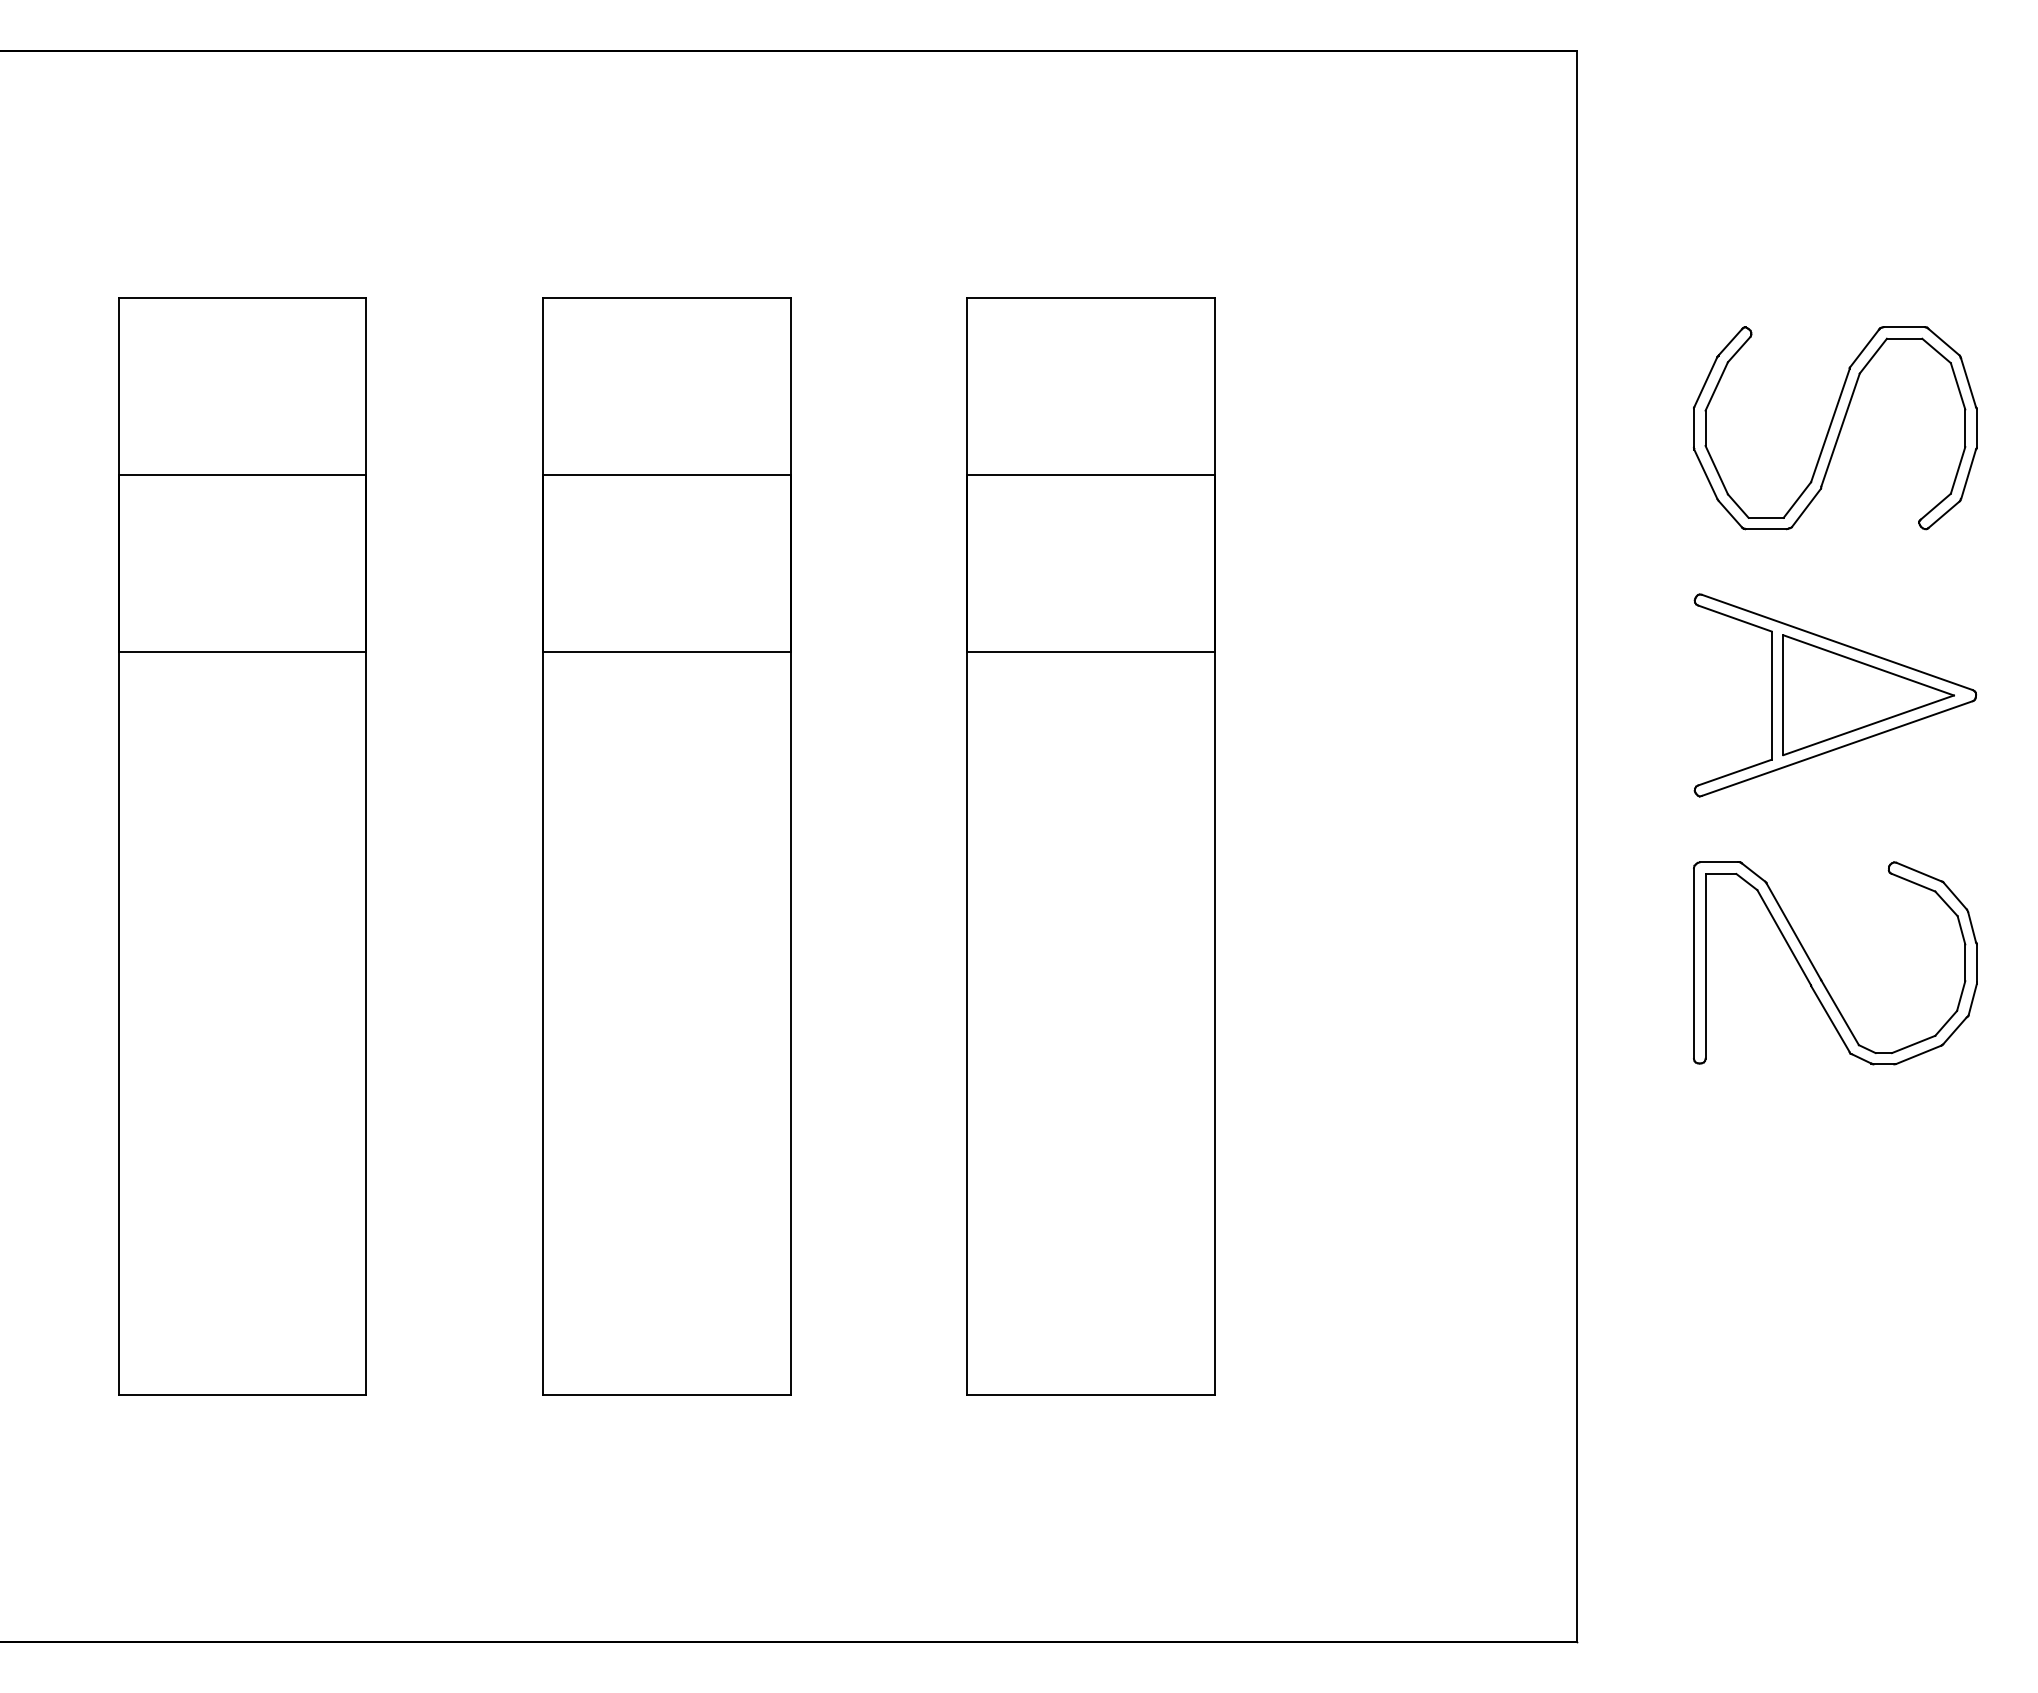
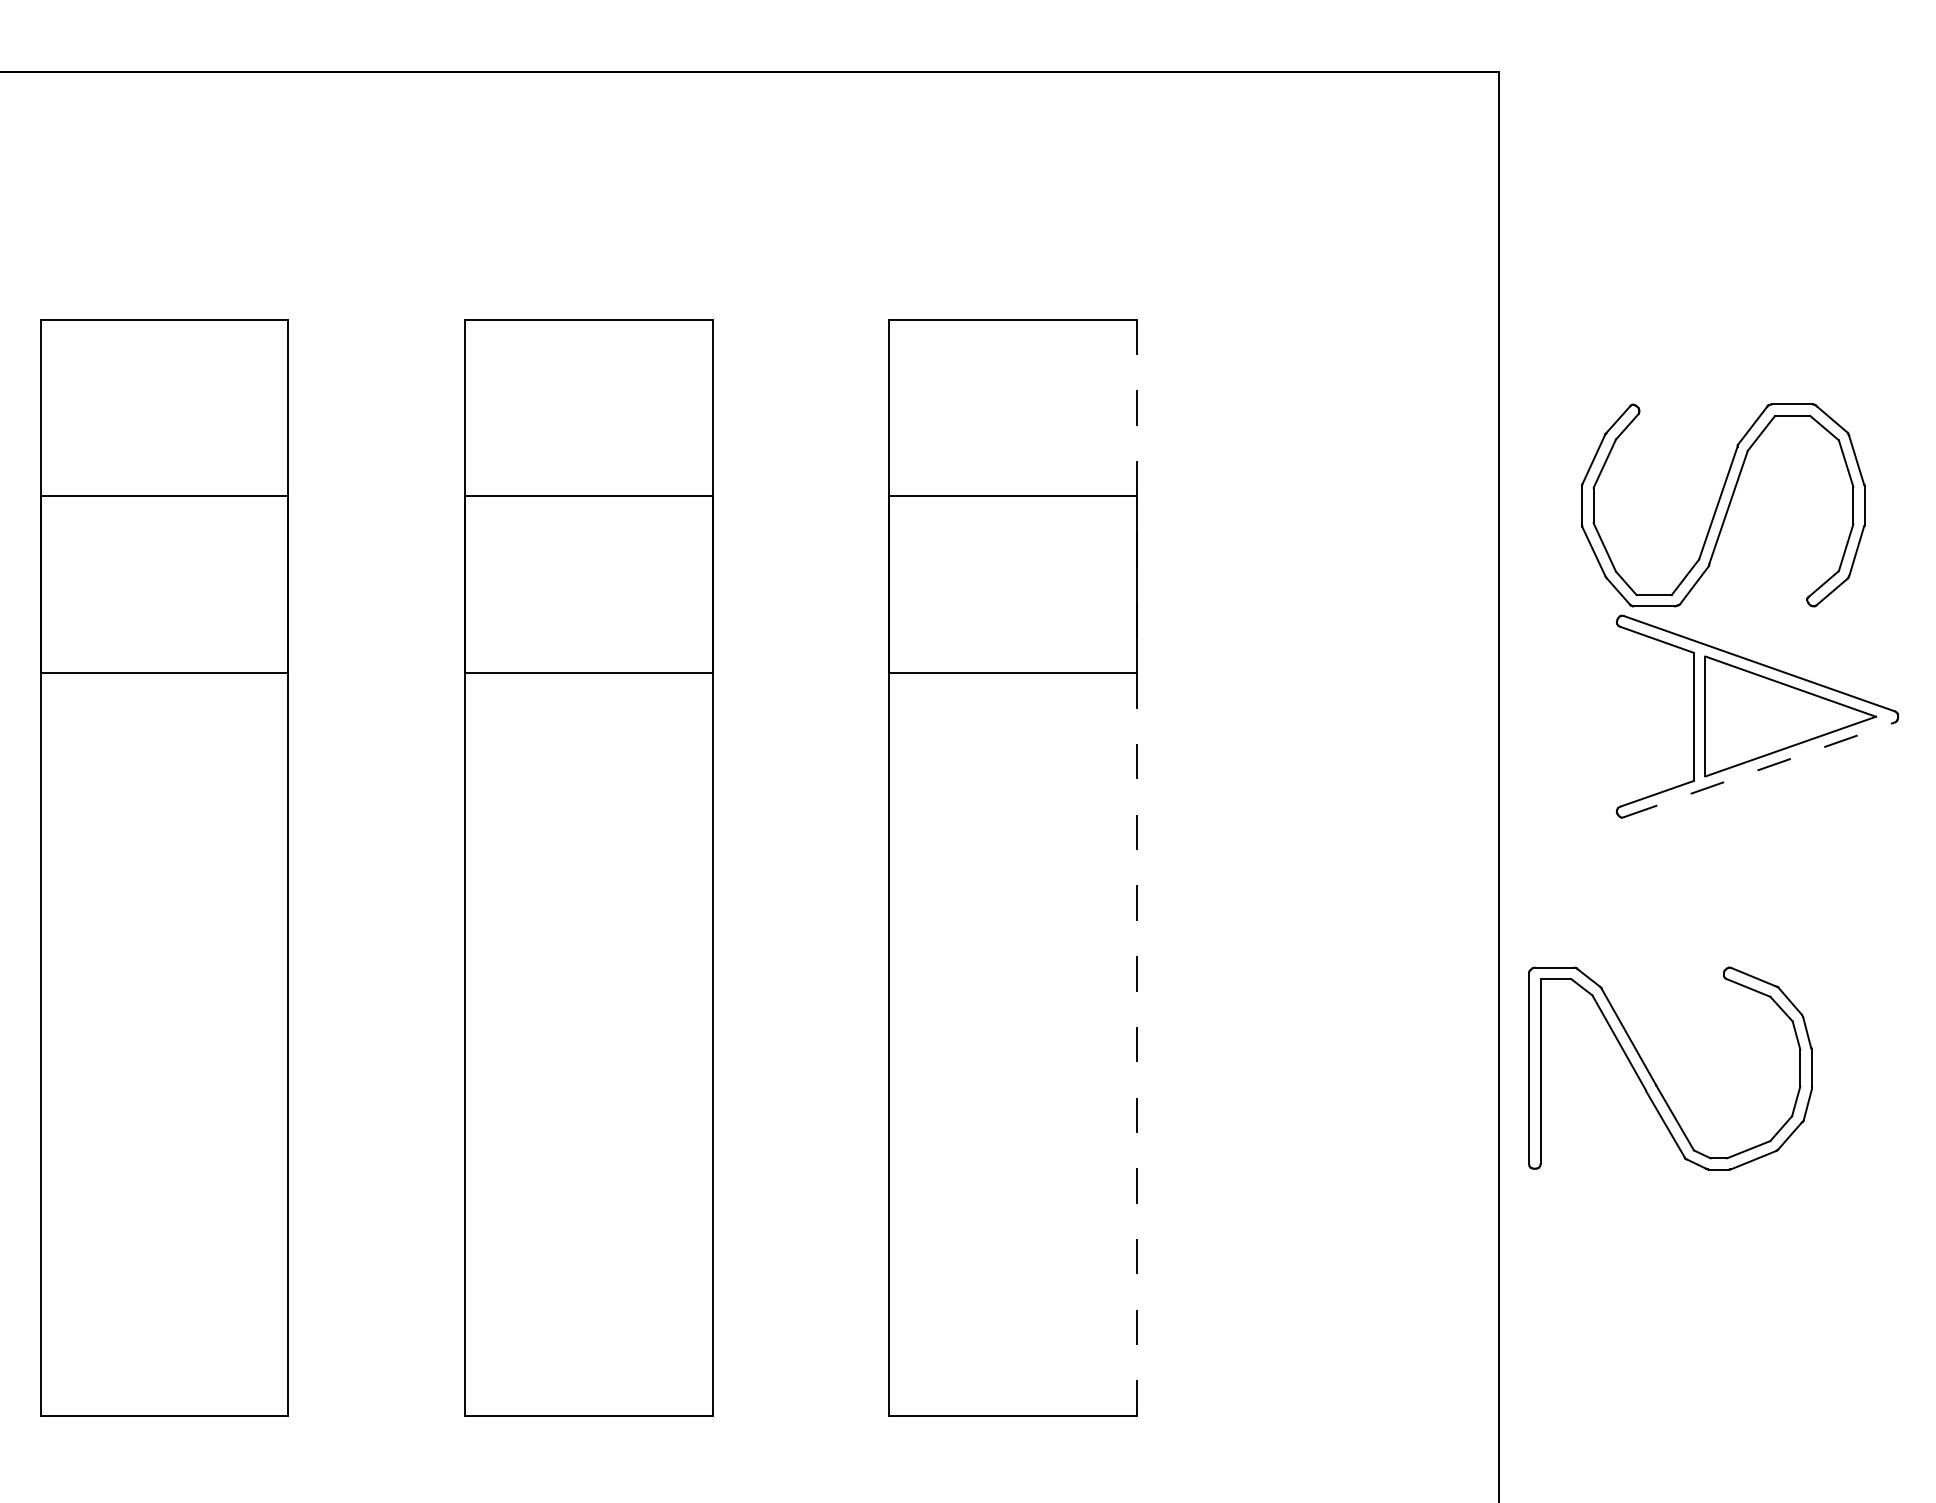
part: (1835, 428) -> (1723, 505), moved
line: (1837, 748) -> (1759, 769), solid -> dashed
line: (1214, 846) -> (1136, 867), solid -> dashed
part: (1819, 974) -> (1654, 1079), moved

